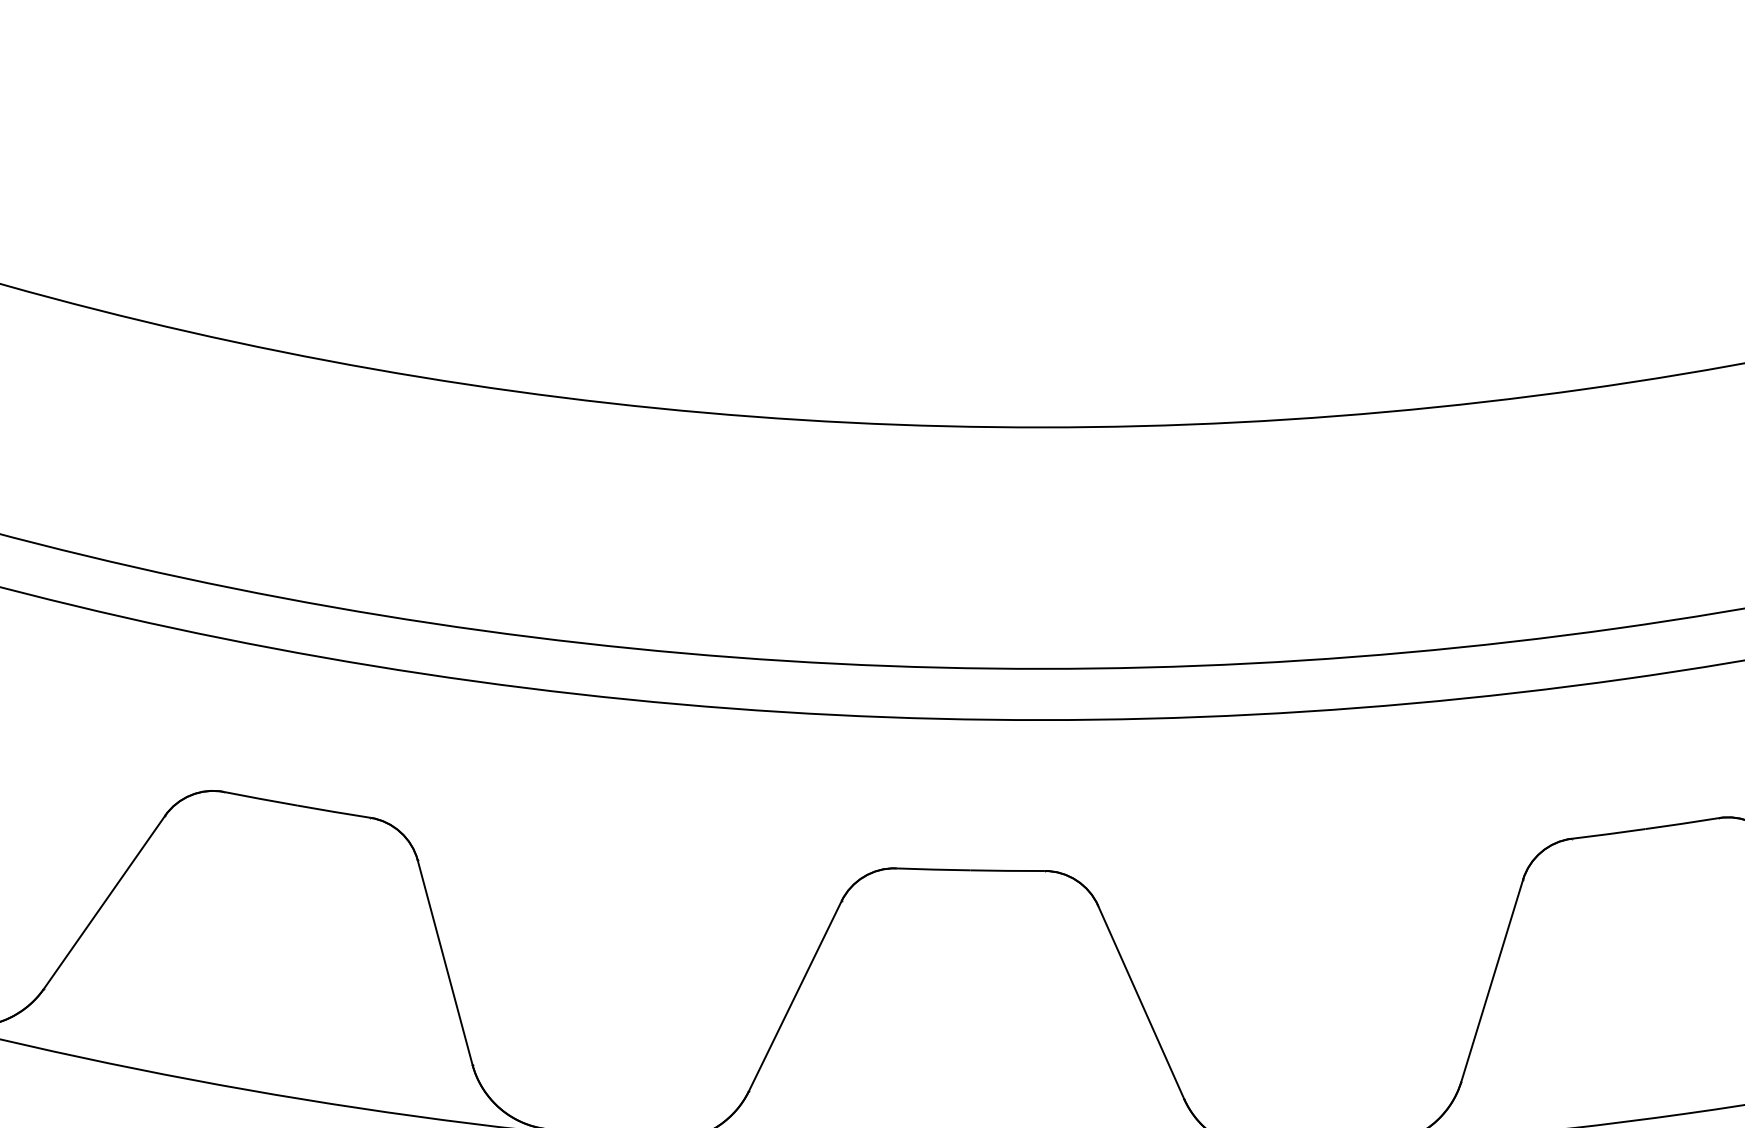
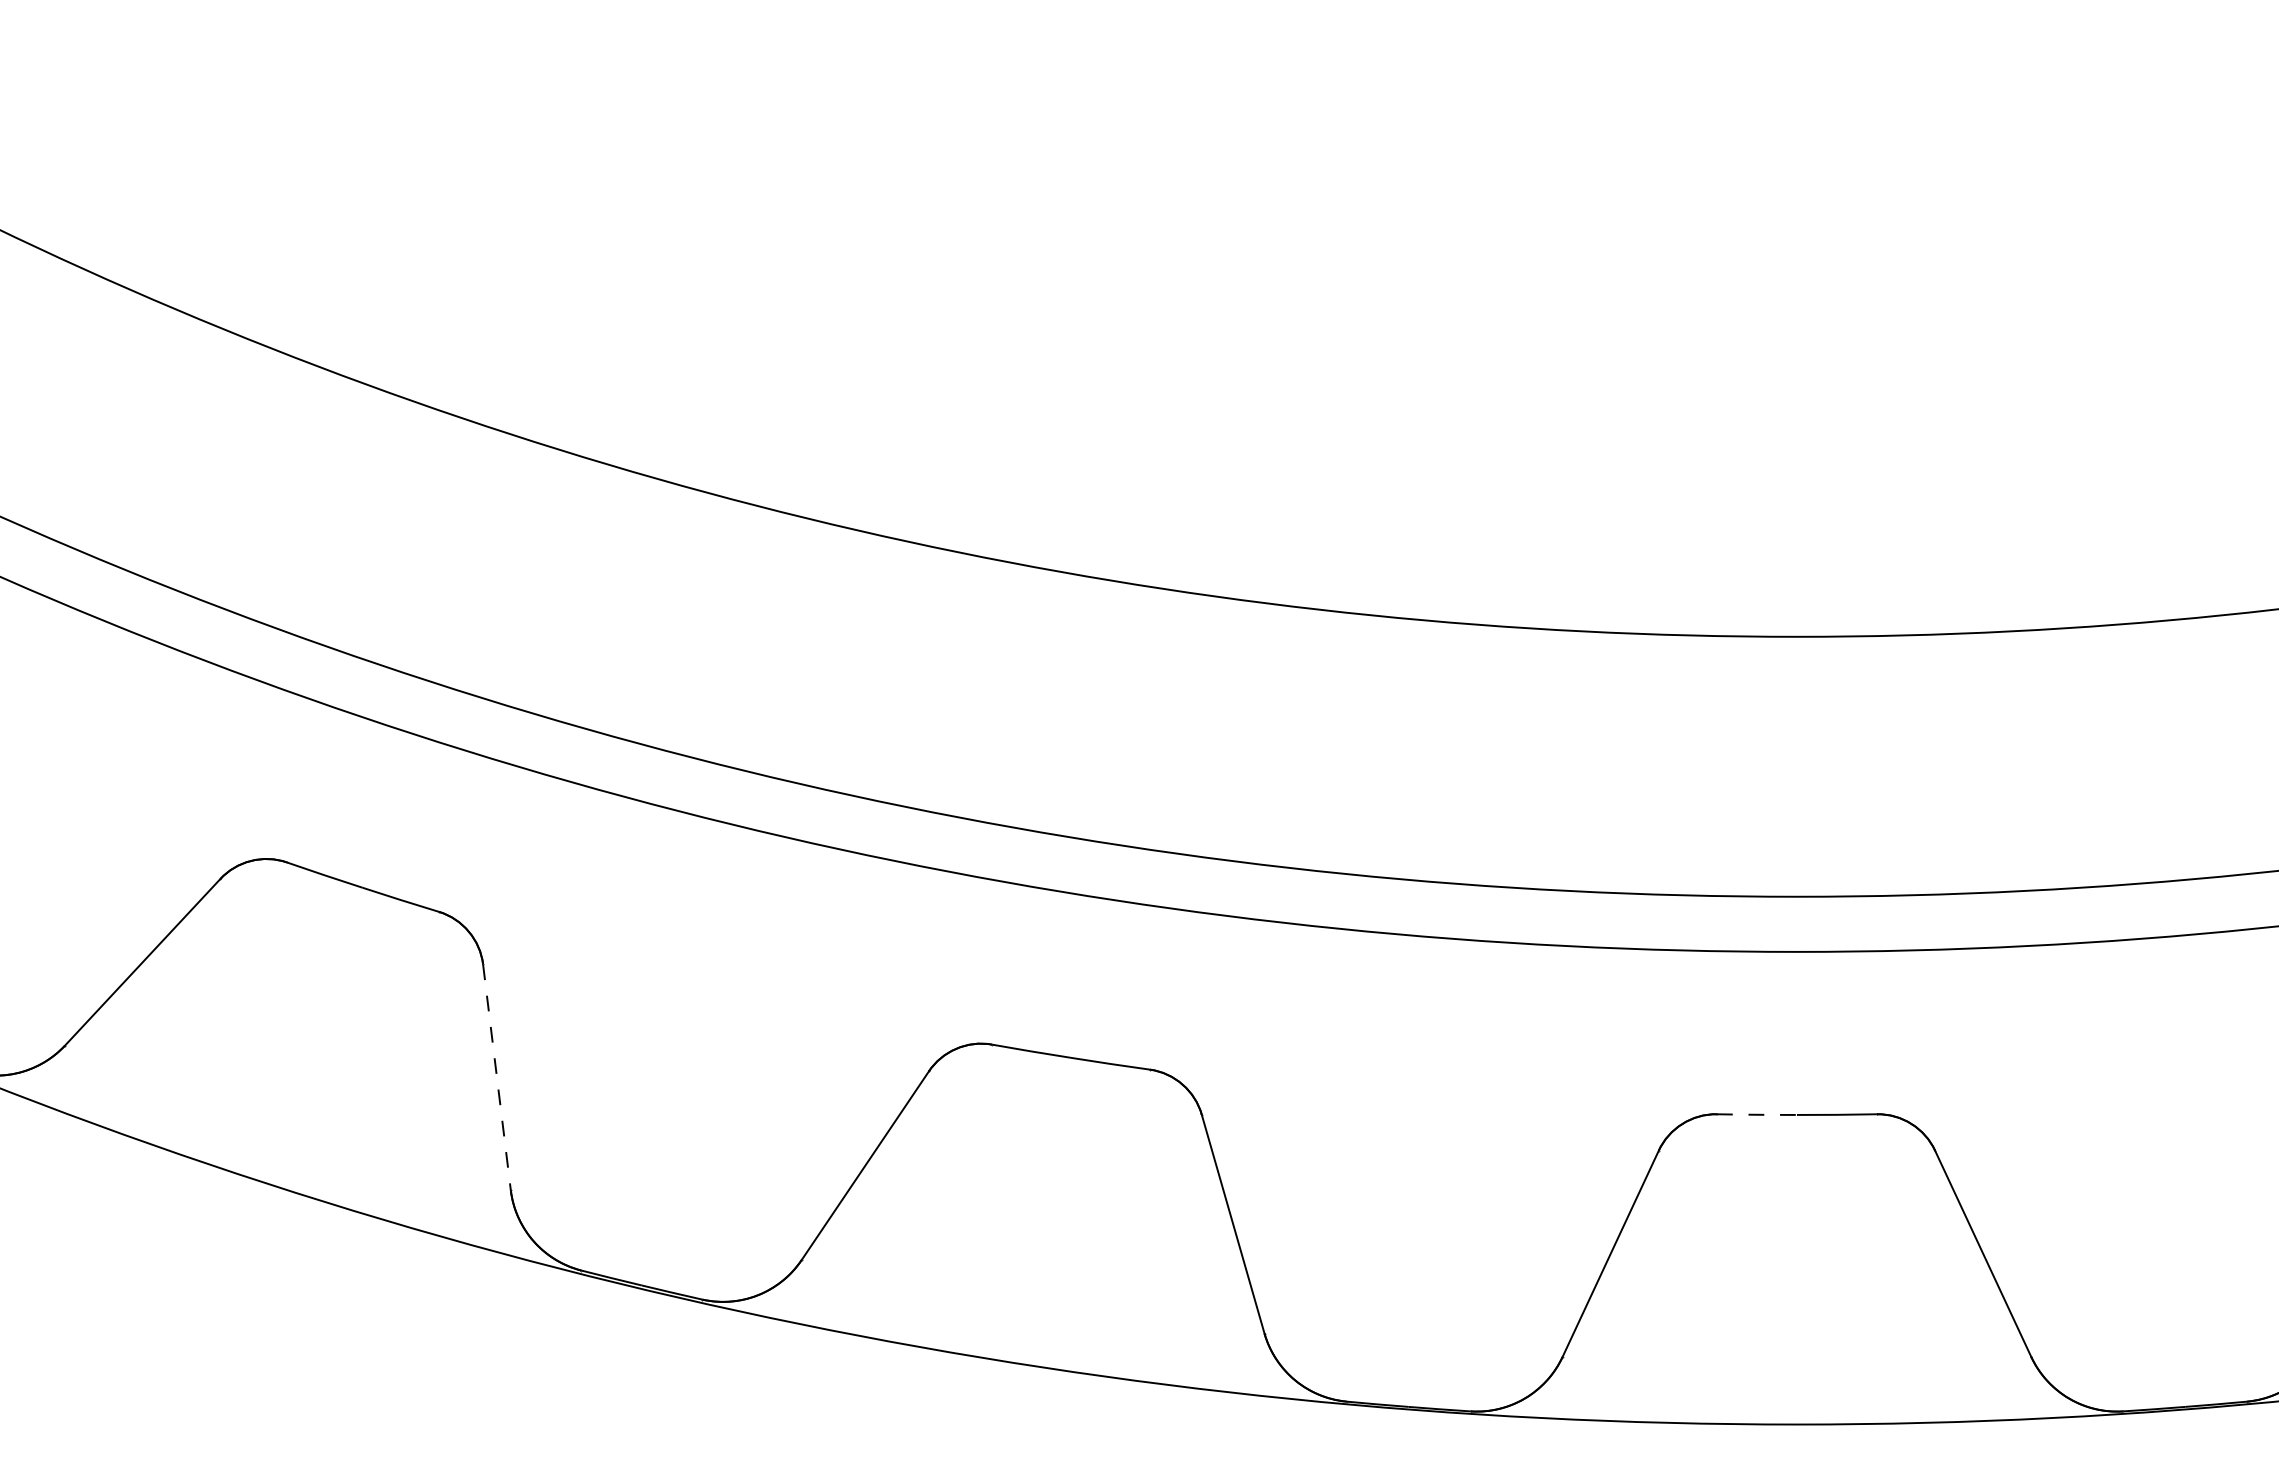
arc: (1608, 833) -> (1756, 1114), solid -> dashed
line: (444, 962) -> (496, 1077), solid -> dashed

